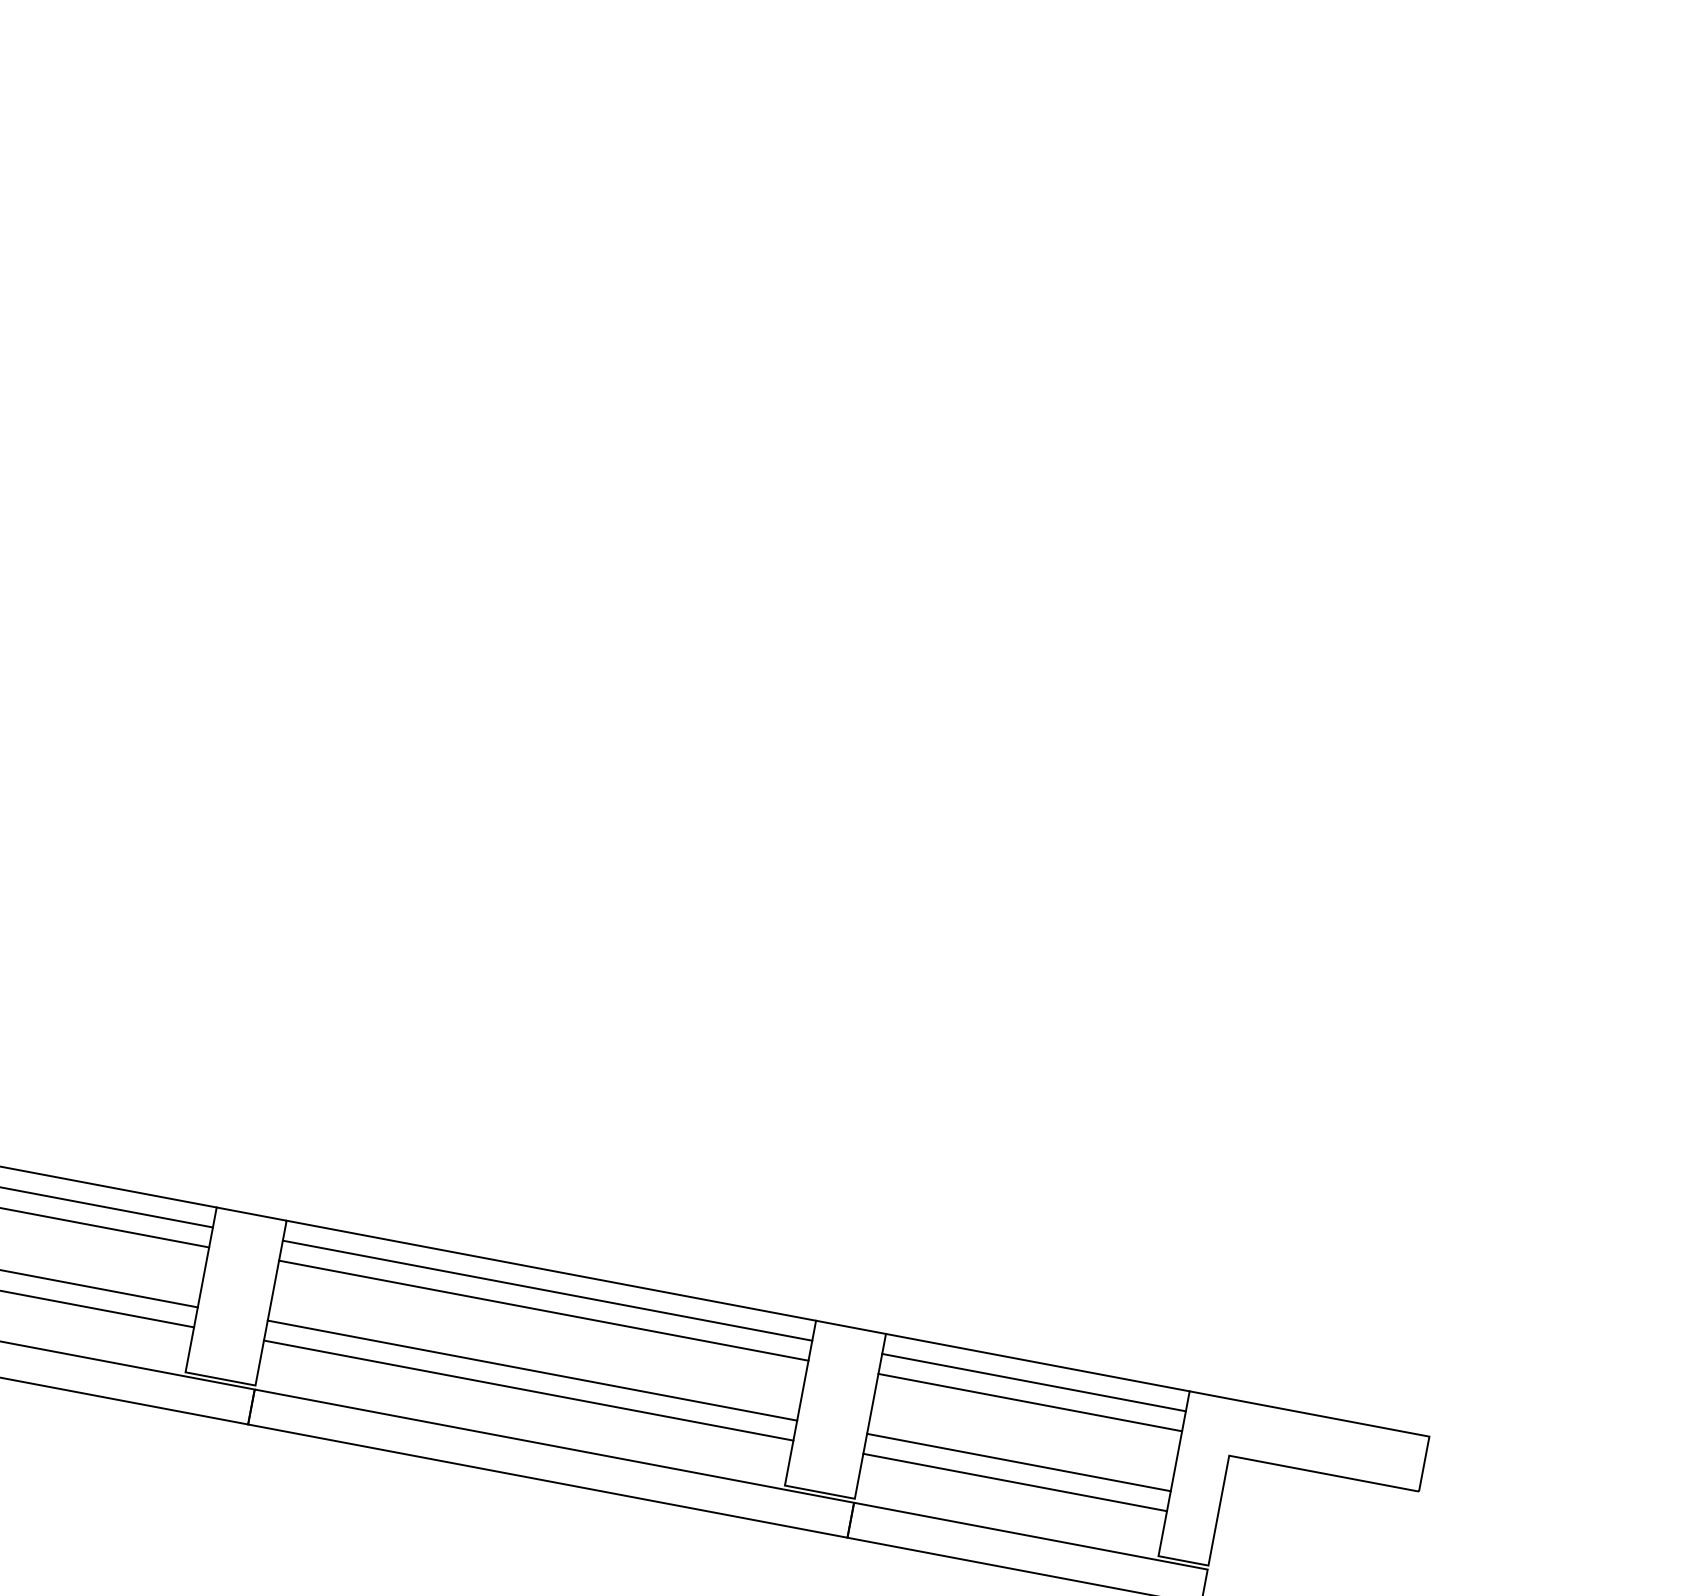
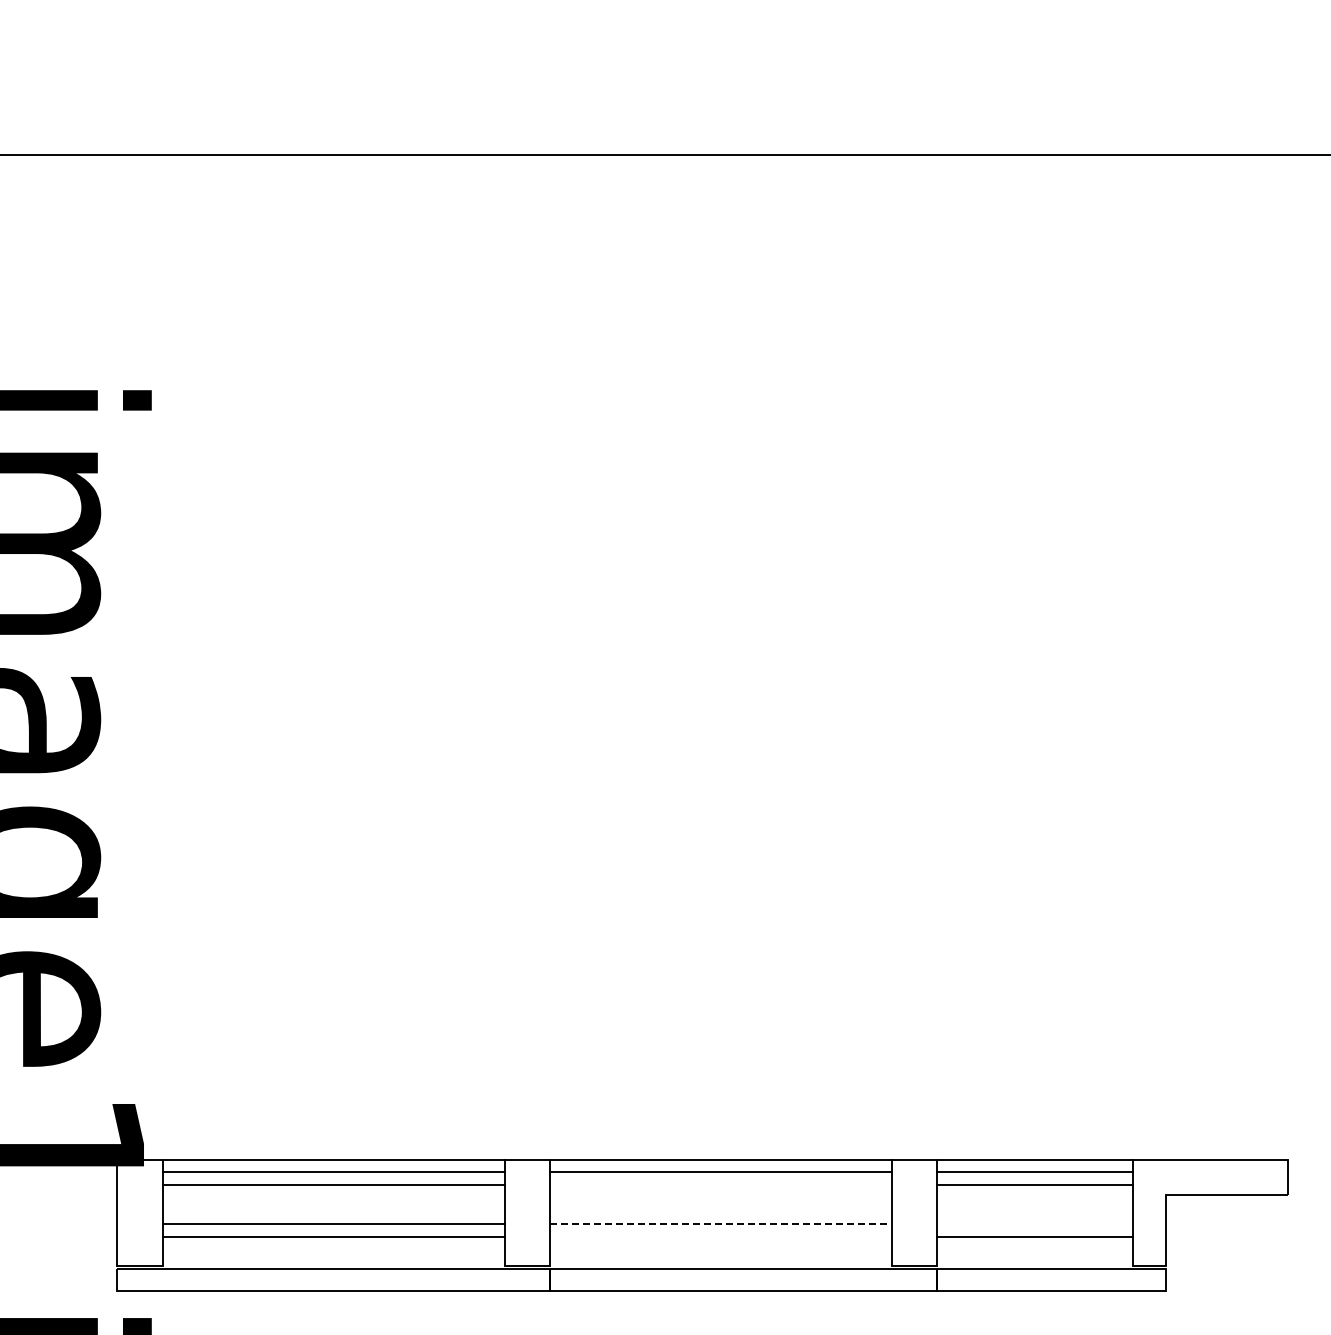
line: (543, 1310) -> (720, 1185), removed
line: (533, 1371) -> (721, 1224), solid -> dashed
line: (528, 1391) -> (720, 1237), removed
line: (1019, 1463) -> (1035, 1224), removed

